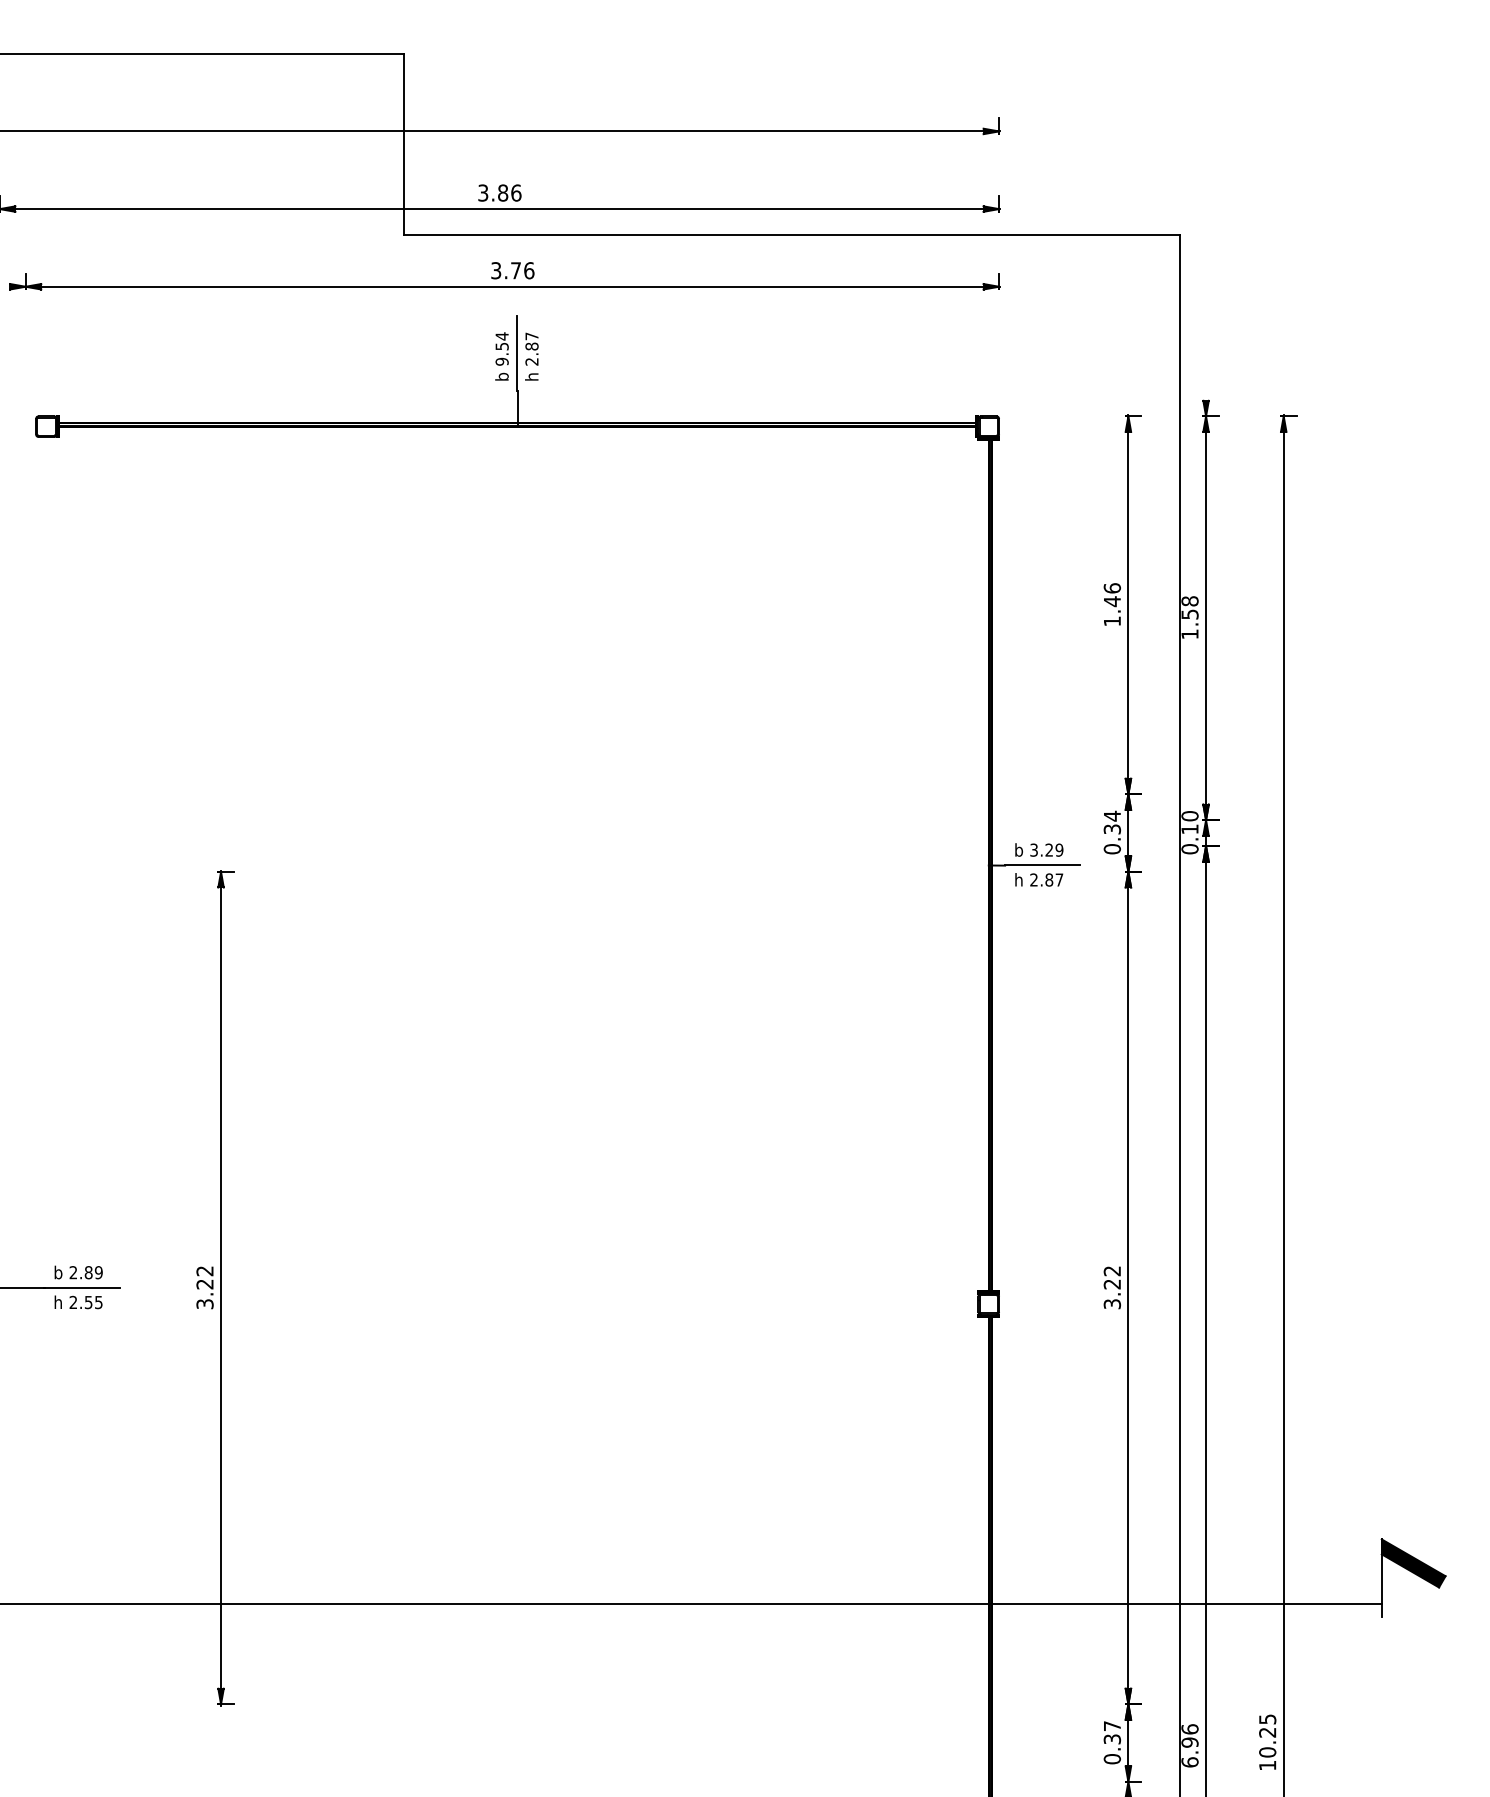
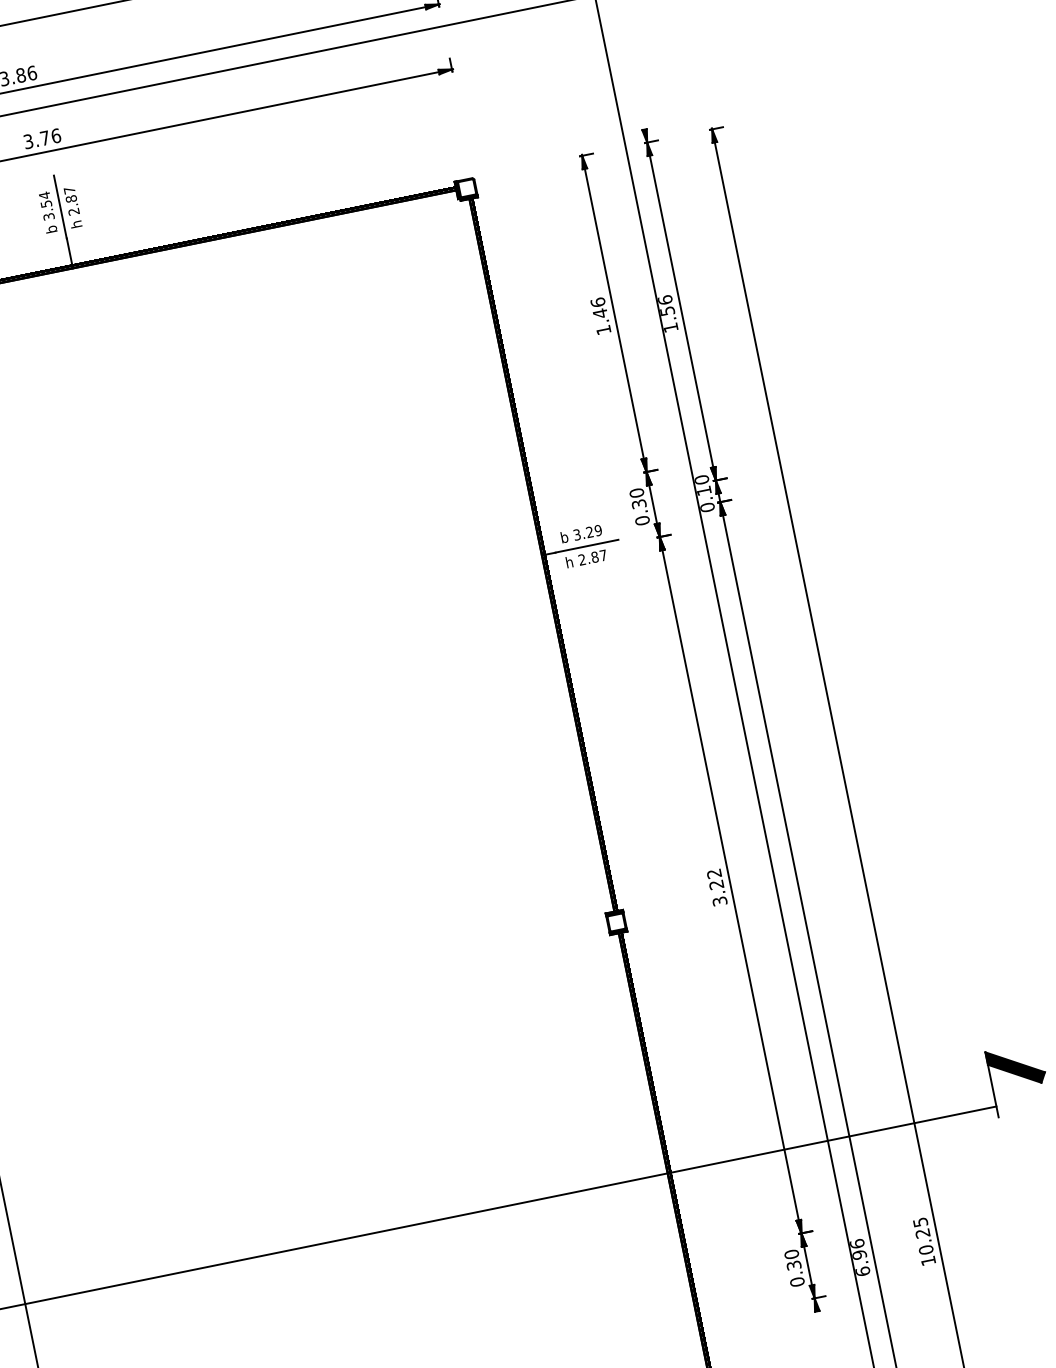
text: (501, 361) -> (48, 216), 9.54 -> 3.54
text: (1189, 601) -> (664, 300), 1.58 -> 1.56
text: (1111, 815) -> (636, 492), 0.34 -> 0.30
text: (1111, 1726) -> (791, 1254), 0.37 -> 0.30

